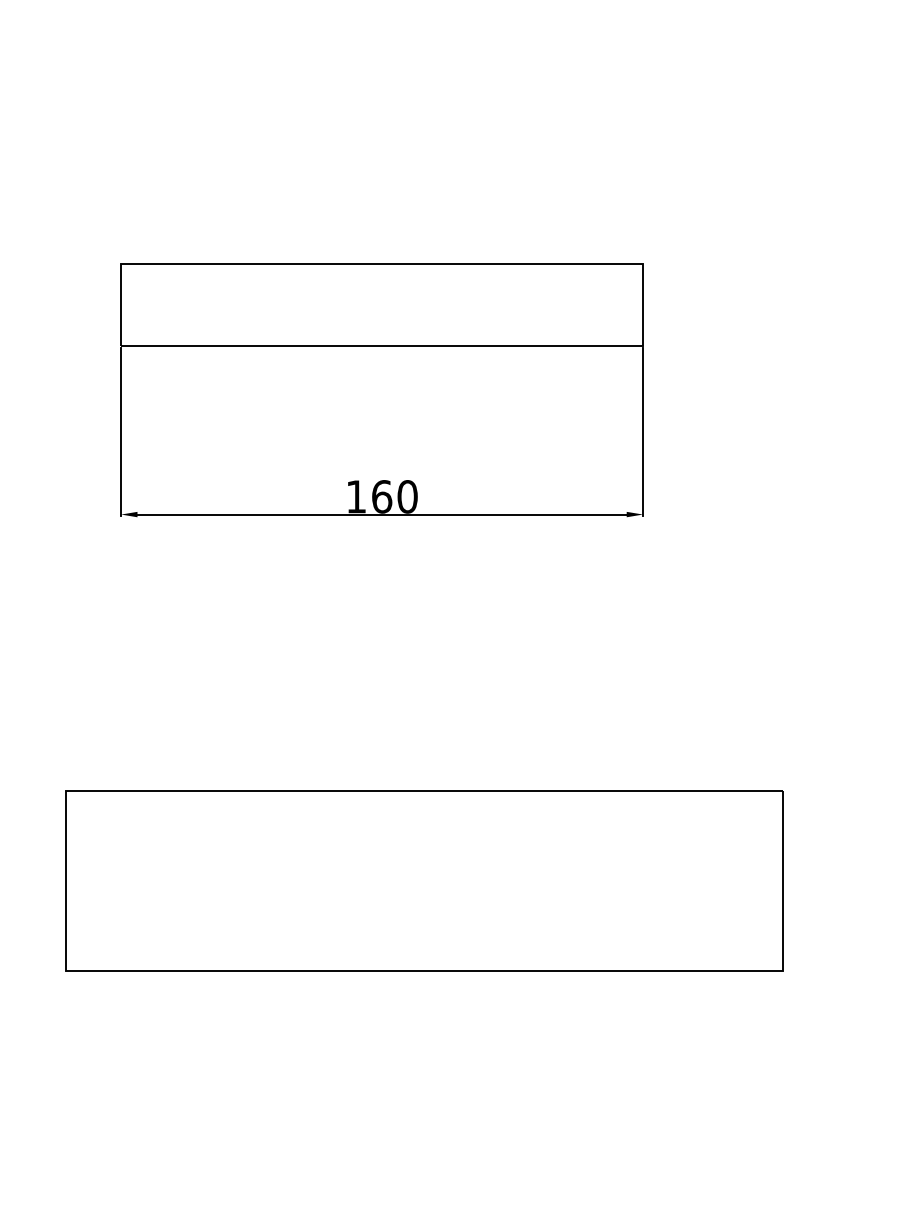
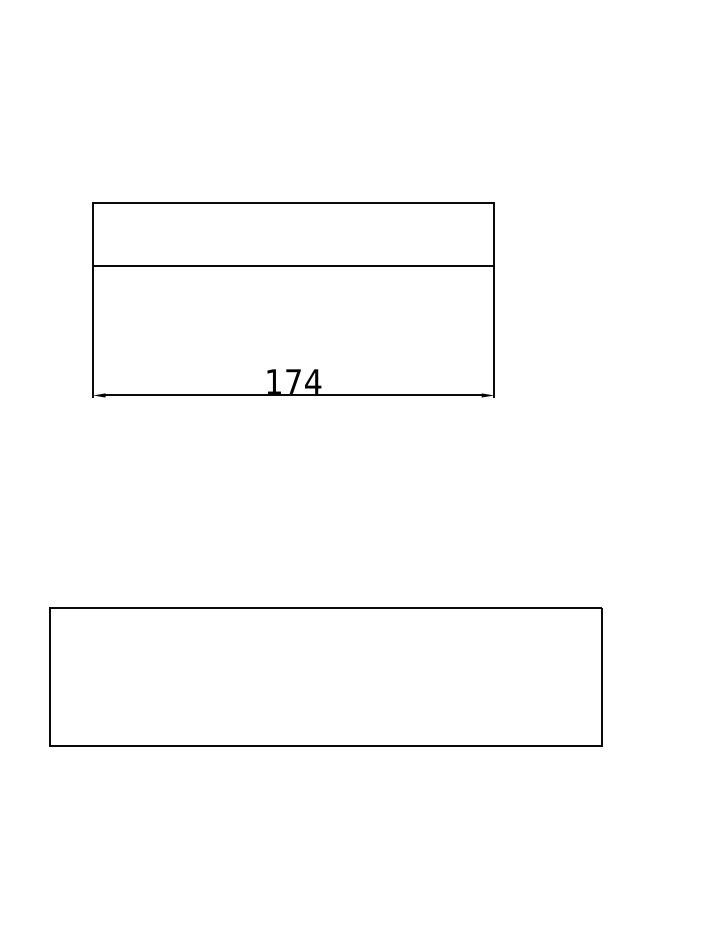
text: (394, 496) -> (303, 381), 160 -> 174

